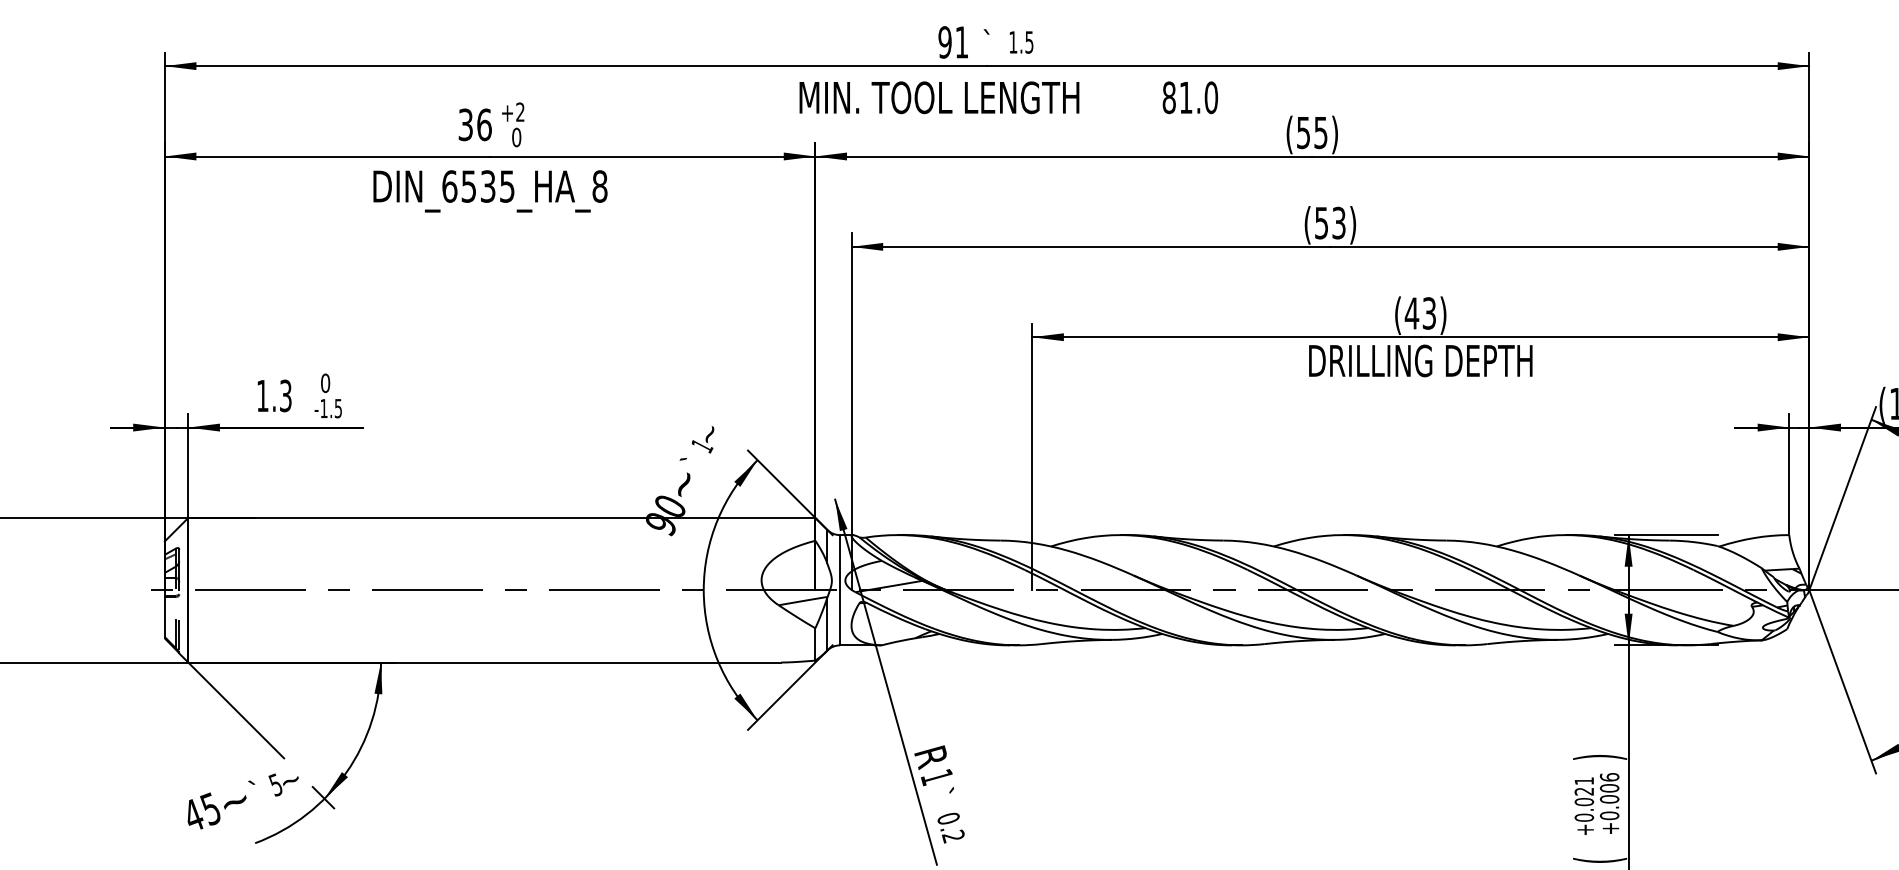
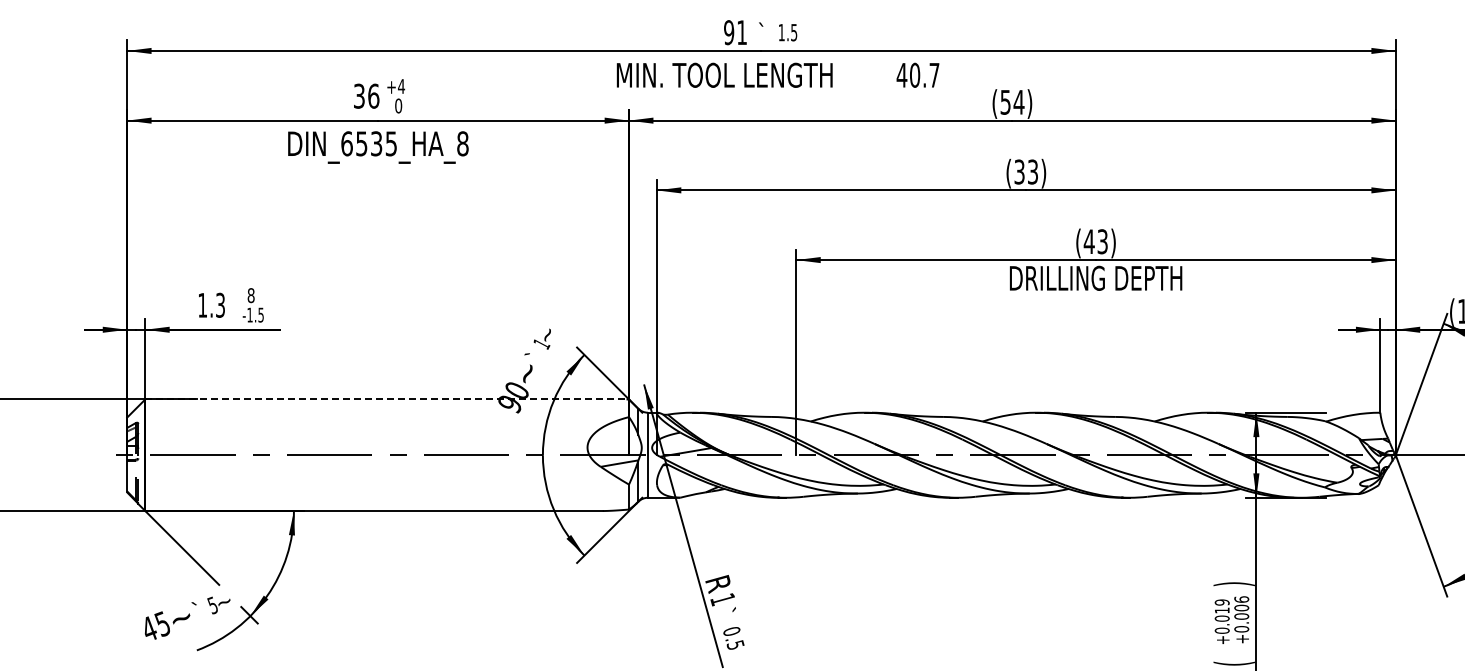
text: (1189, 96) -> (917, 74), 81.0 -> 40.7
text: (520, 112) -> (401, 86), +2 -> +4
text: (1320, 132) -> (1018, 102), (55) -> (54)
text: (1321, 222) -> (1019, 171), (53) -> (33)
text: (324, 383) -> (250, 295), 0 -> 8
line: (499, 517) -> (385, 399), solid -> dashed
text: (1583, 786) -> (1221, 606), +0.021 -> +0.019
text: (953, 836) -> (735, 645), 0.2 -> 0.5

